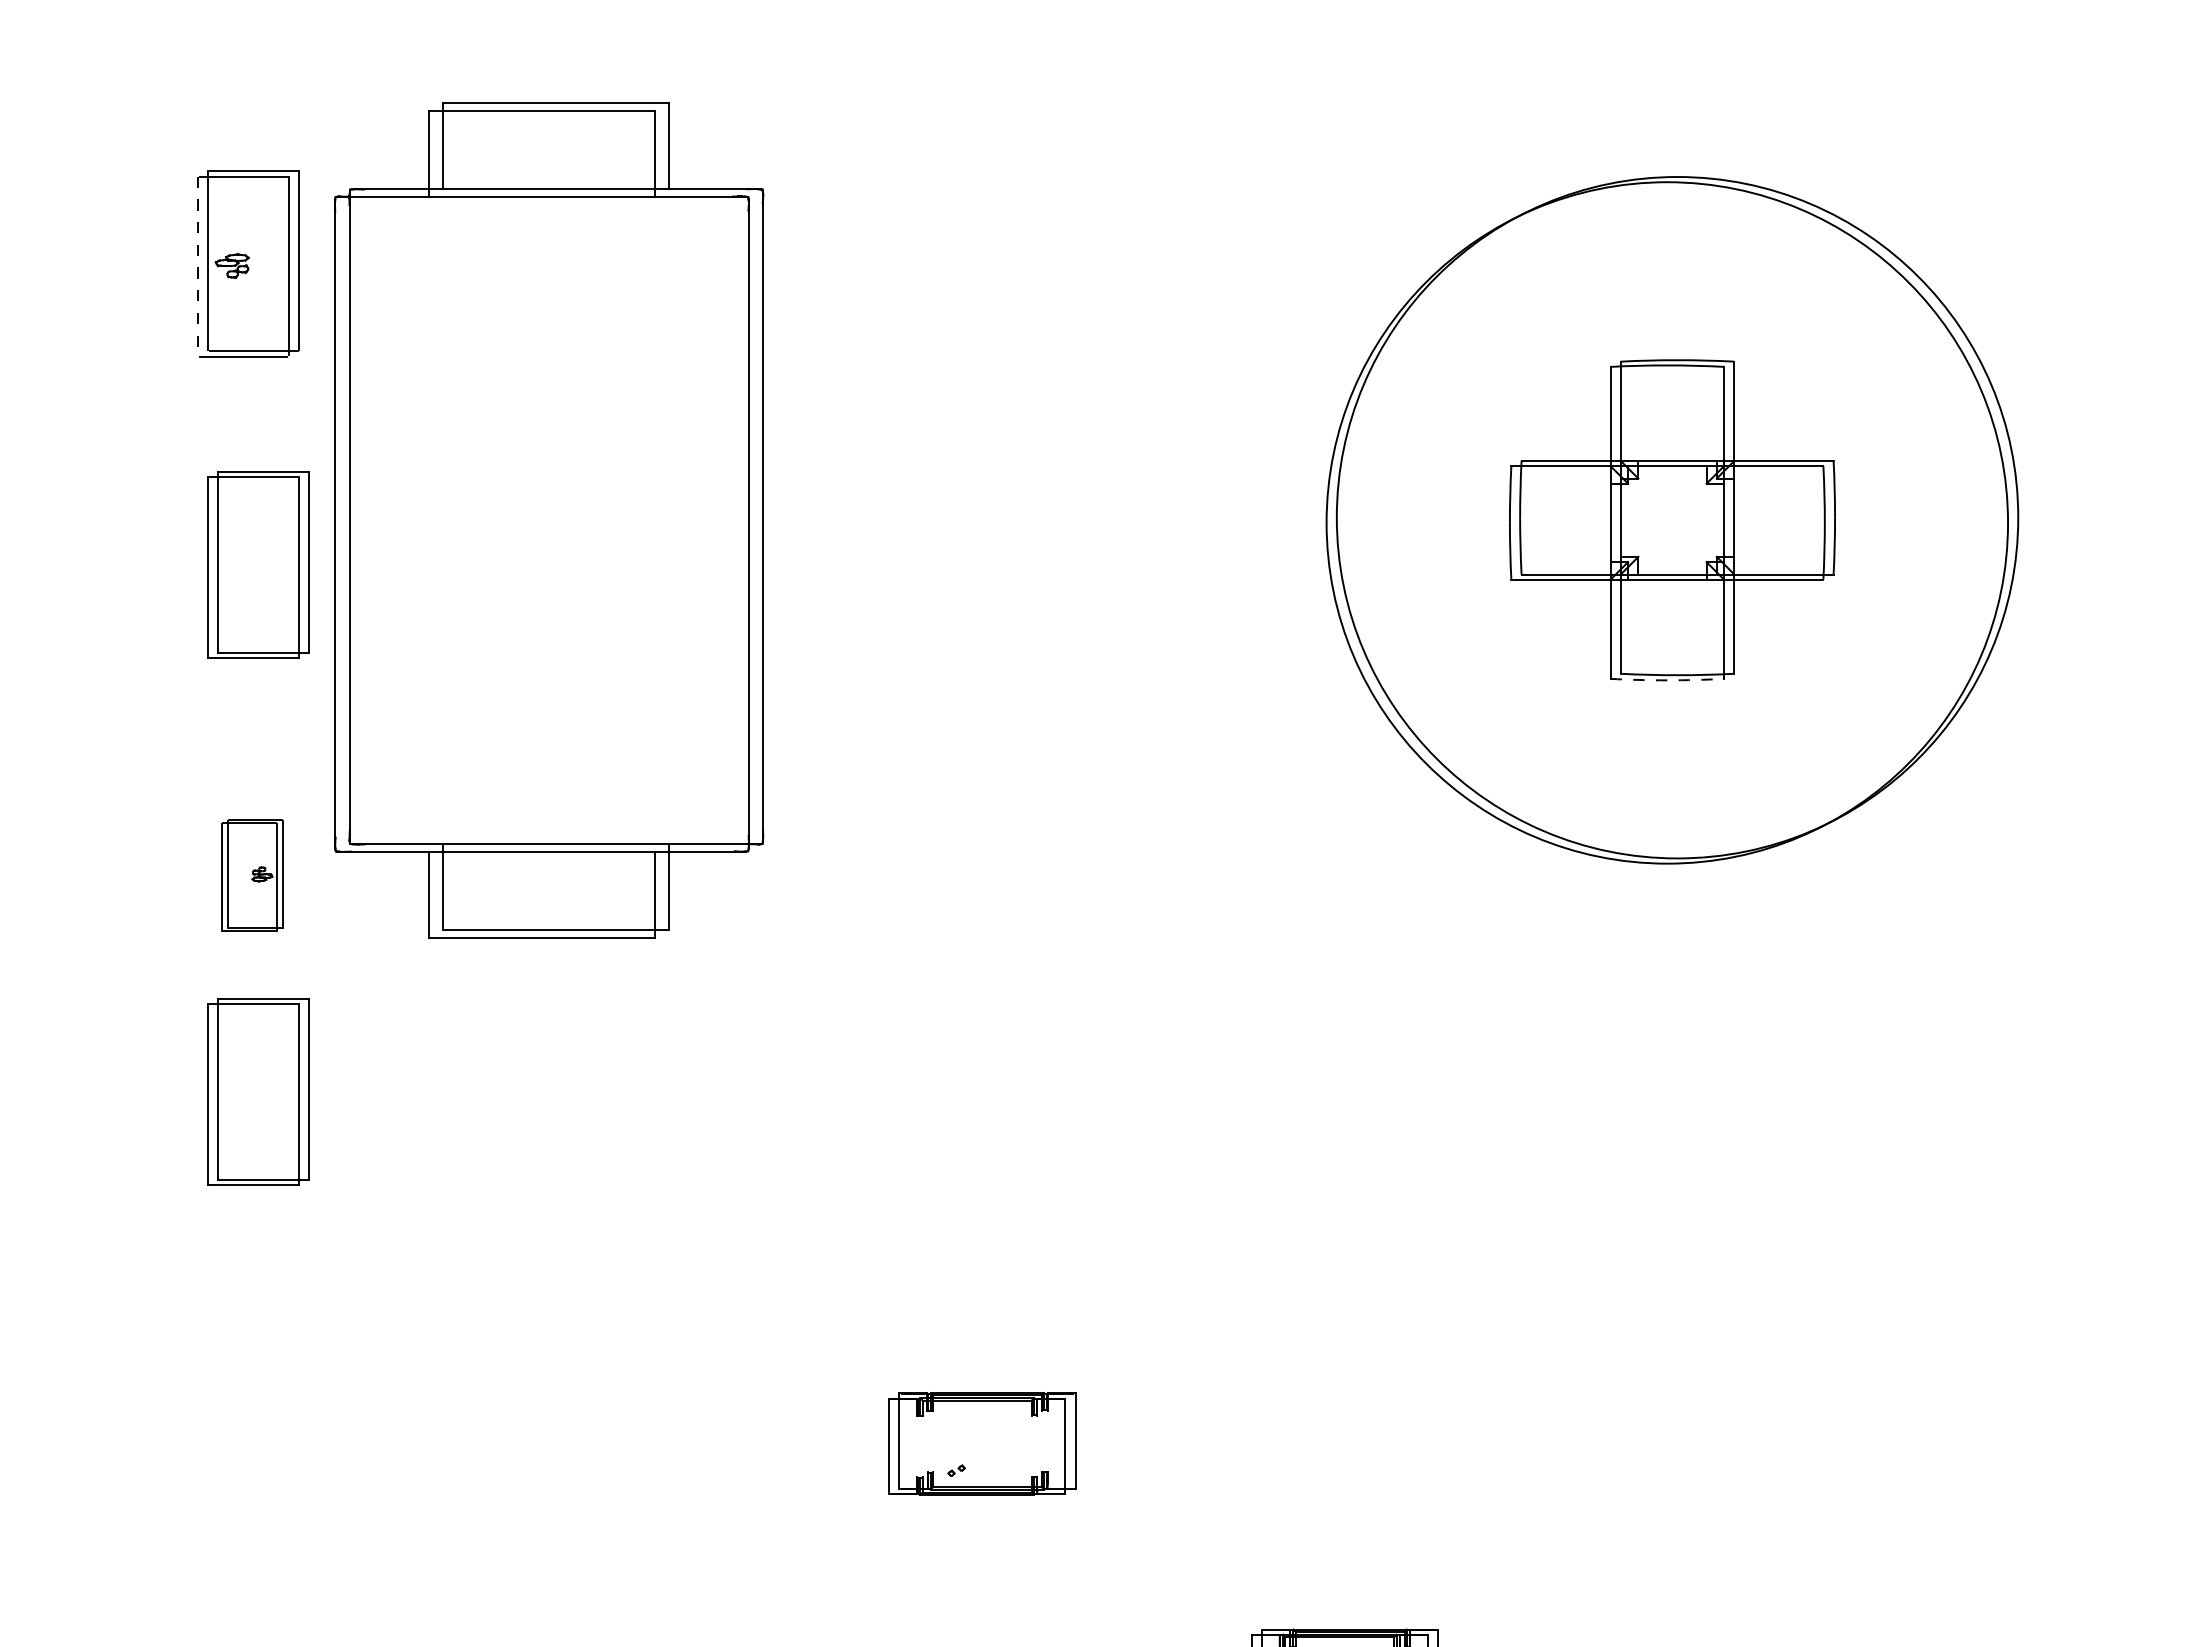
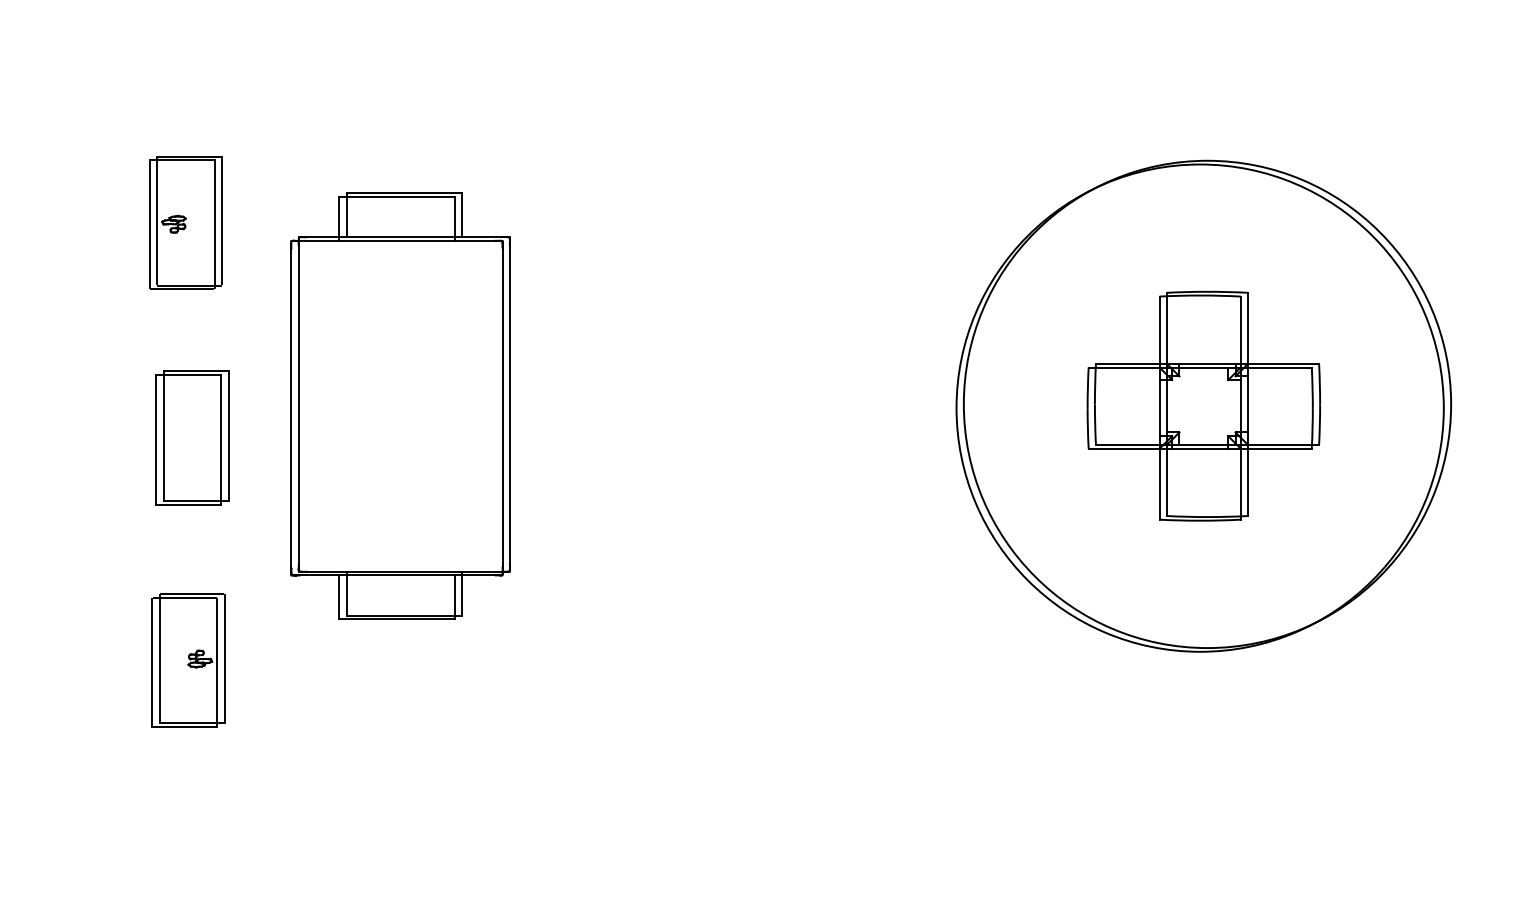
line: (198, 266) -> (149, 224), dashed -> solid
part: (549, 519) -> (400, 405), size x0.71
arc: (1667, 680) -> (1200, 520), dashed -> solid
part: (252, 875) -> (188, 660), size x1.67
part: (258, 1091) -> (192, 814), removed

